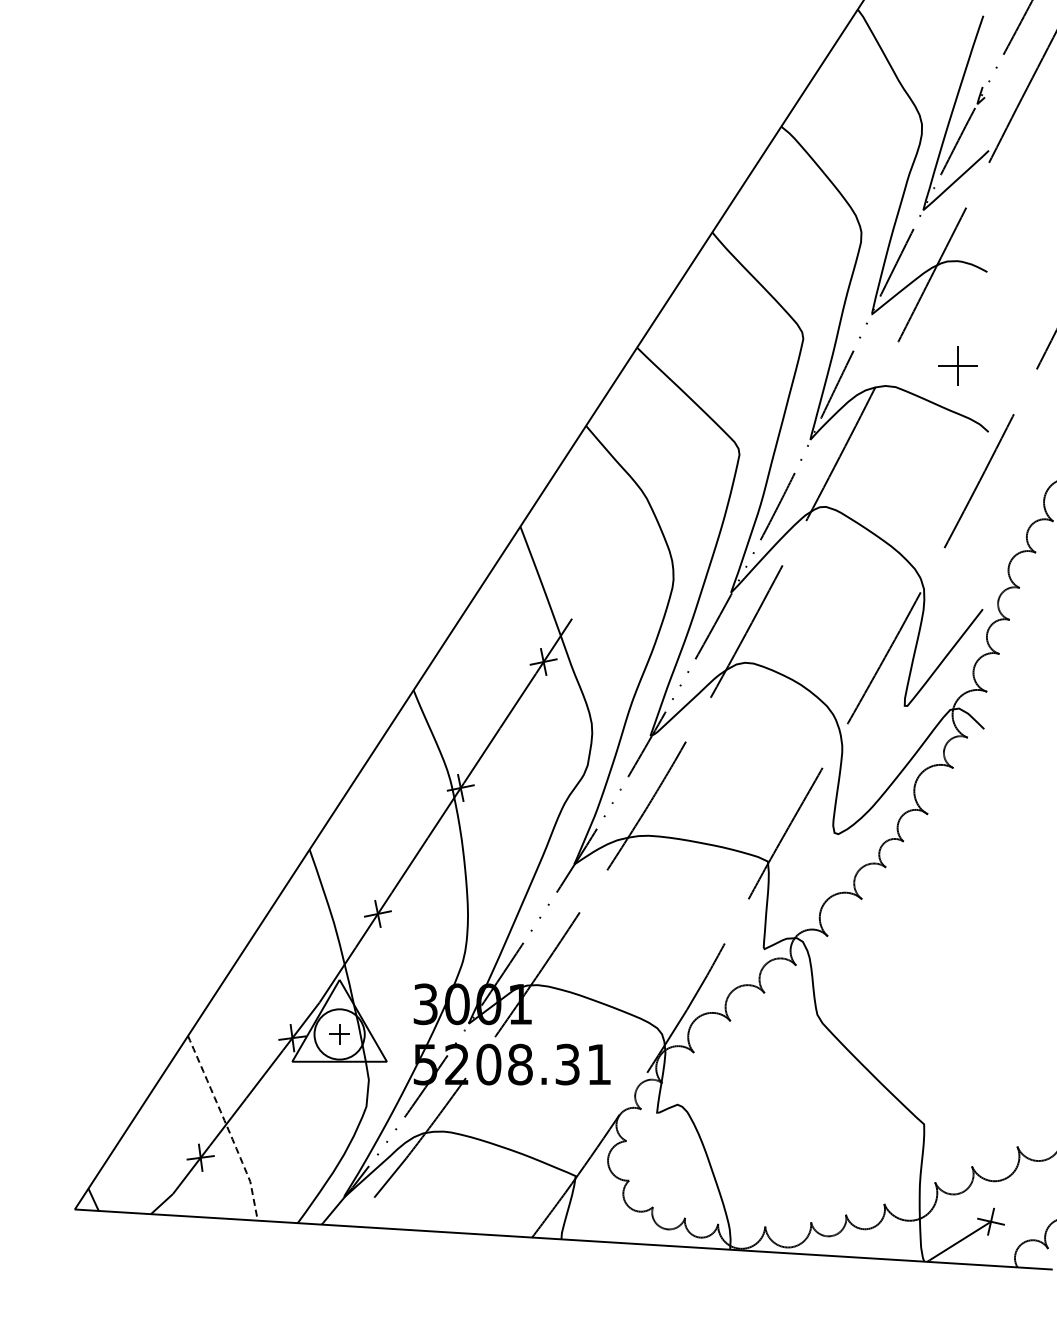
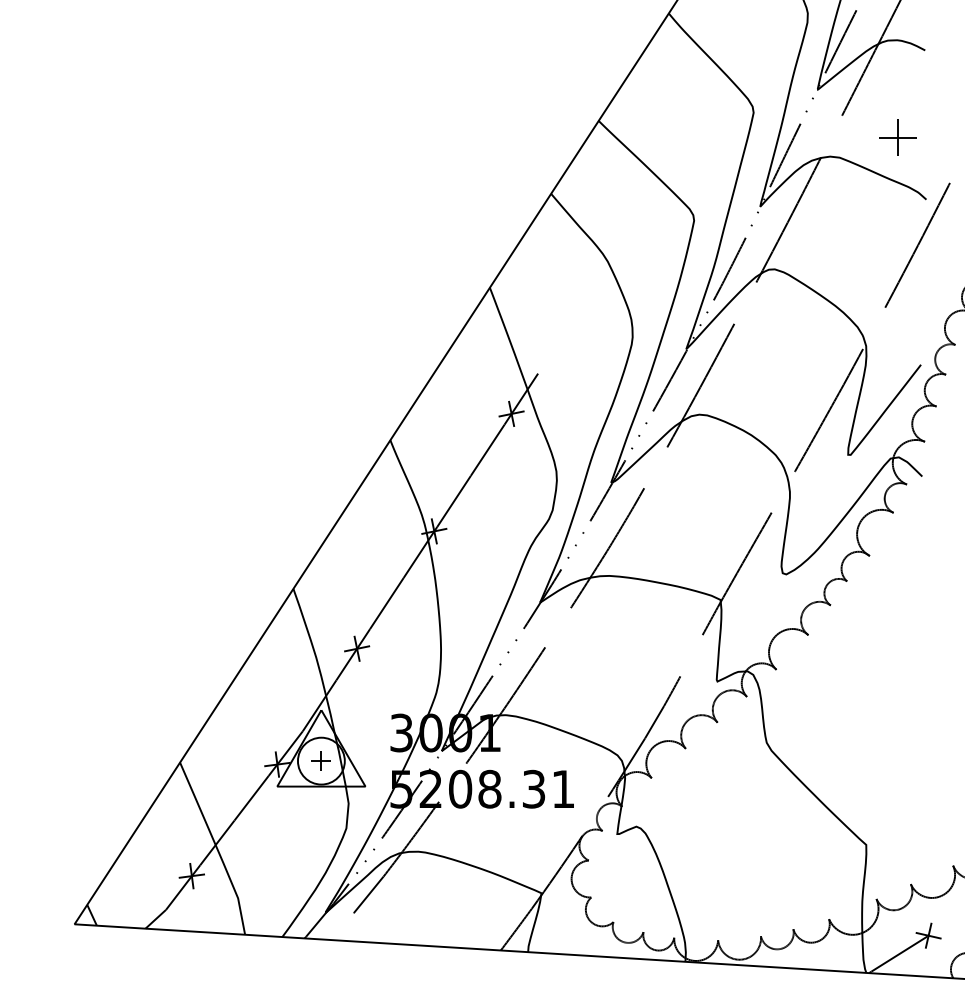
line: (226, 1125) -> (215, 846), dashed -> solid

